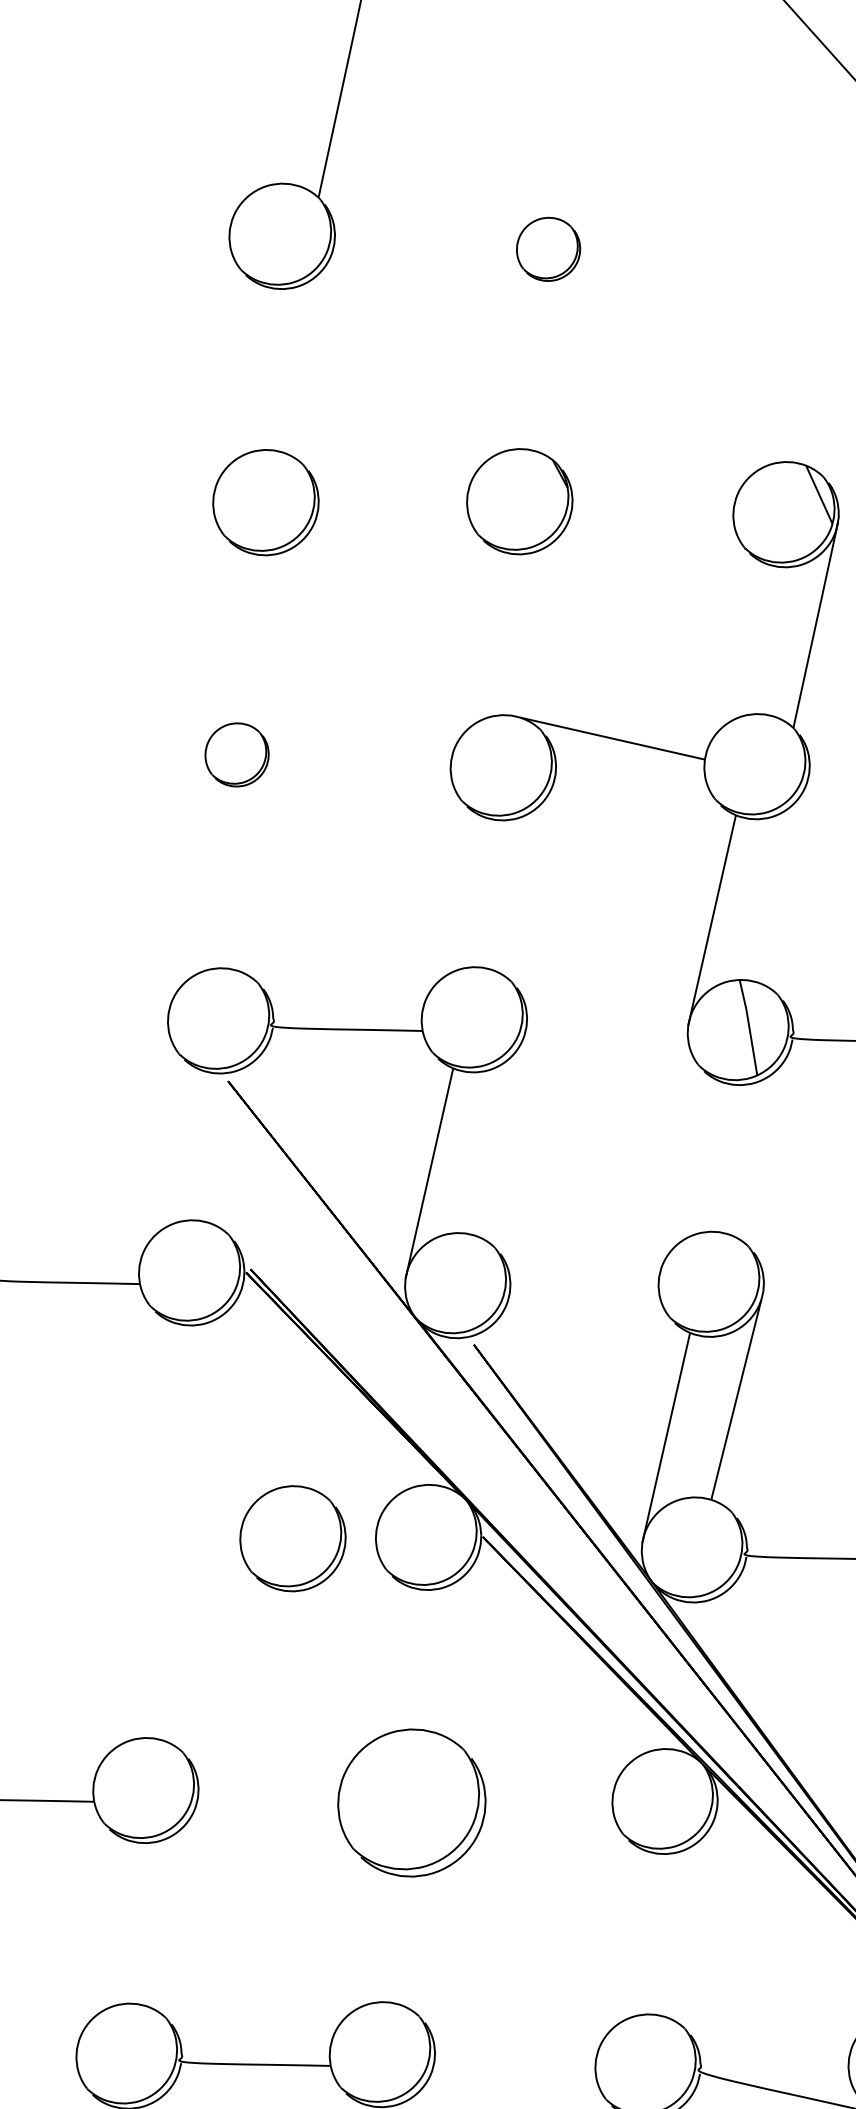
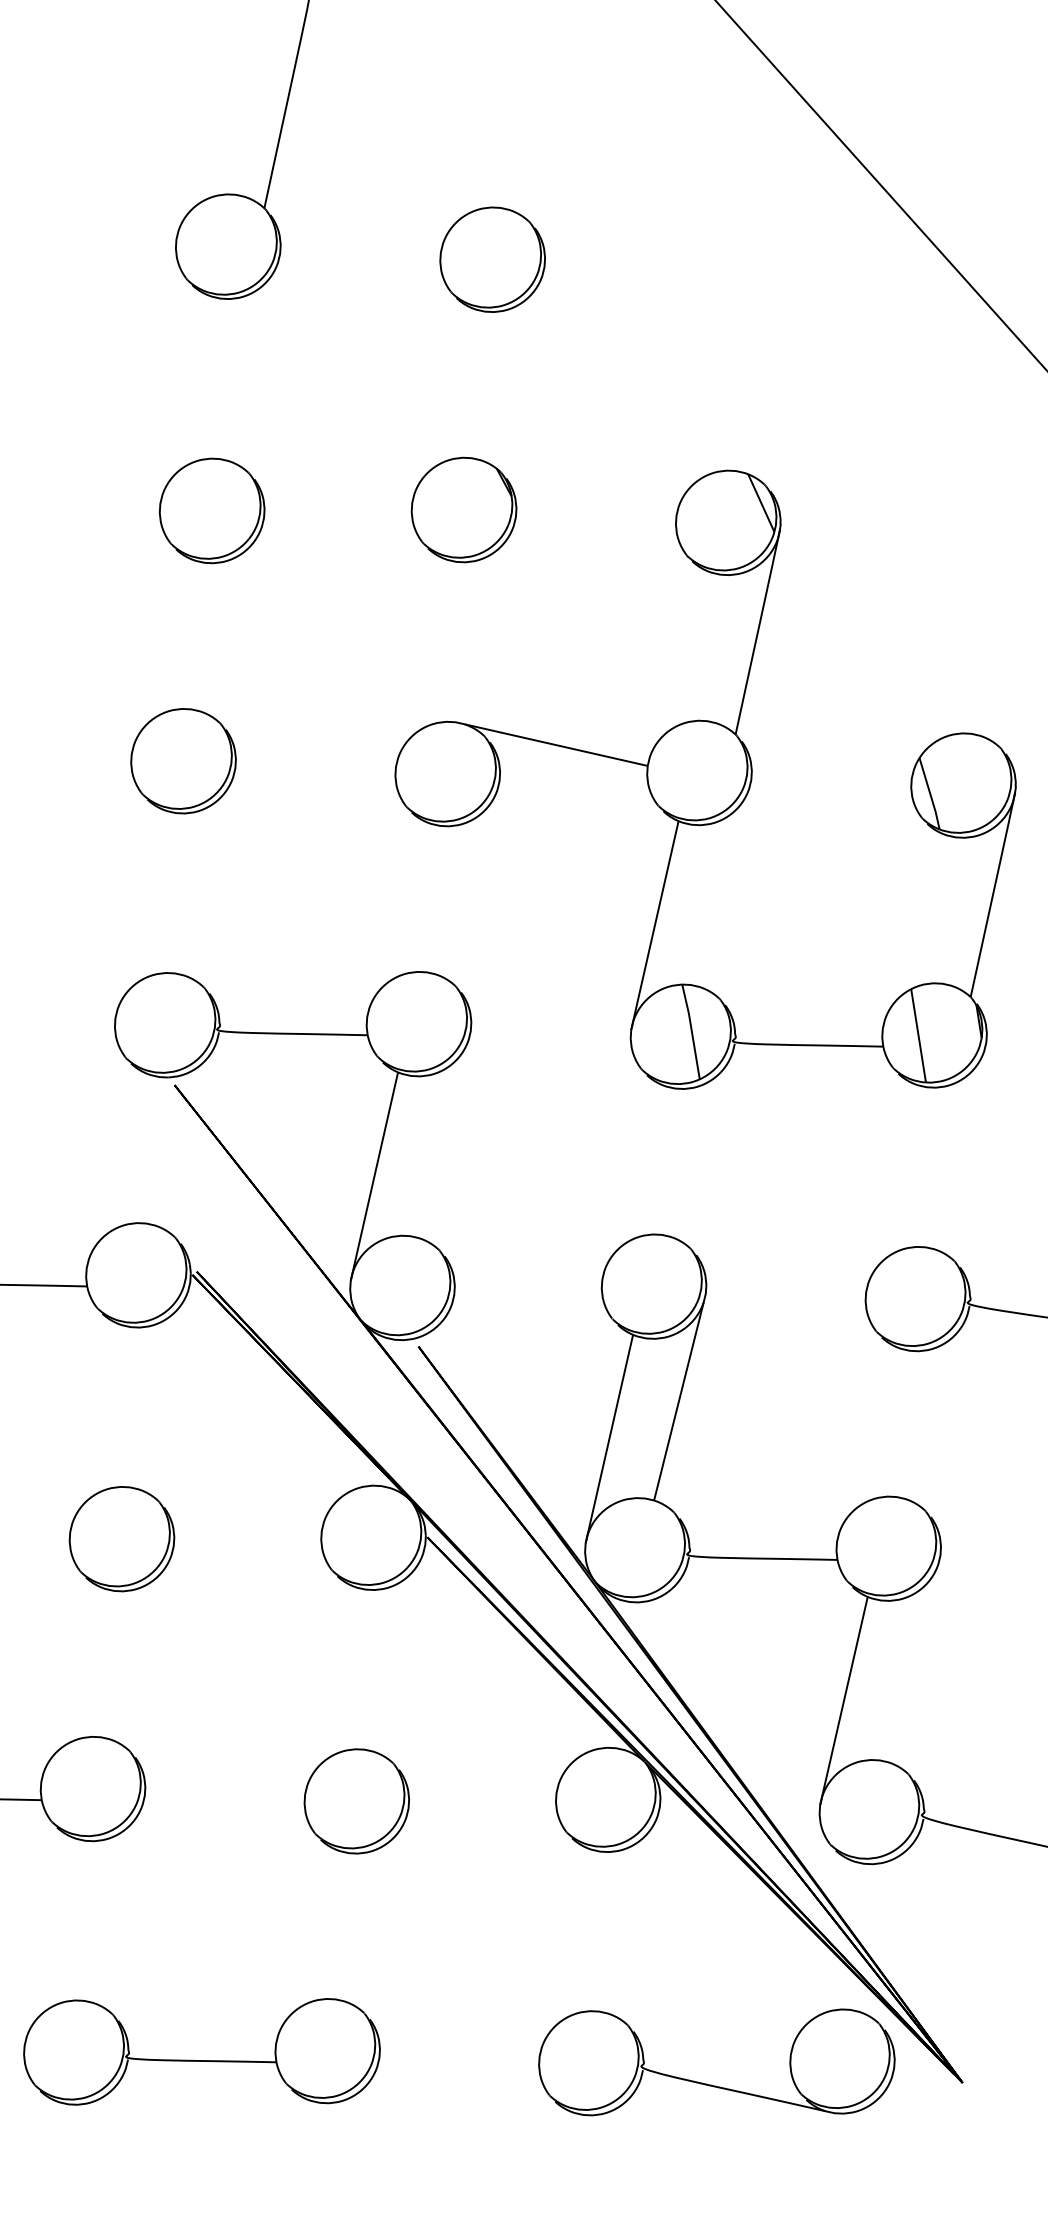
part: (548, 249) -> (492, 259), size x1.67
part: (237, 755) -> (183, 761), size x1.67
part: (292, 1539) -> (121, 1539), moved
part: (411, 1803) -> (356, 1801), size x0.71

